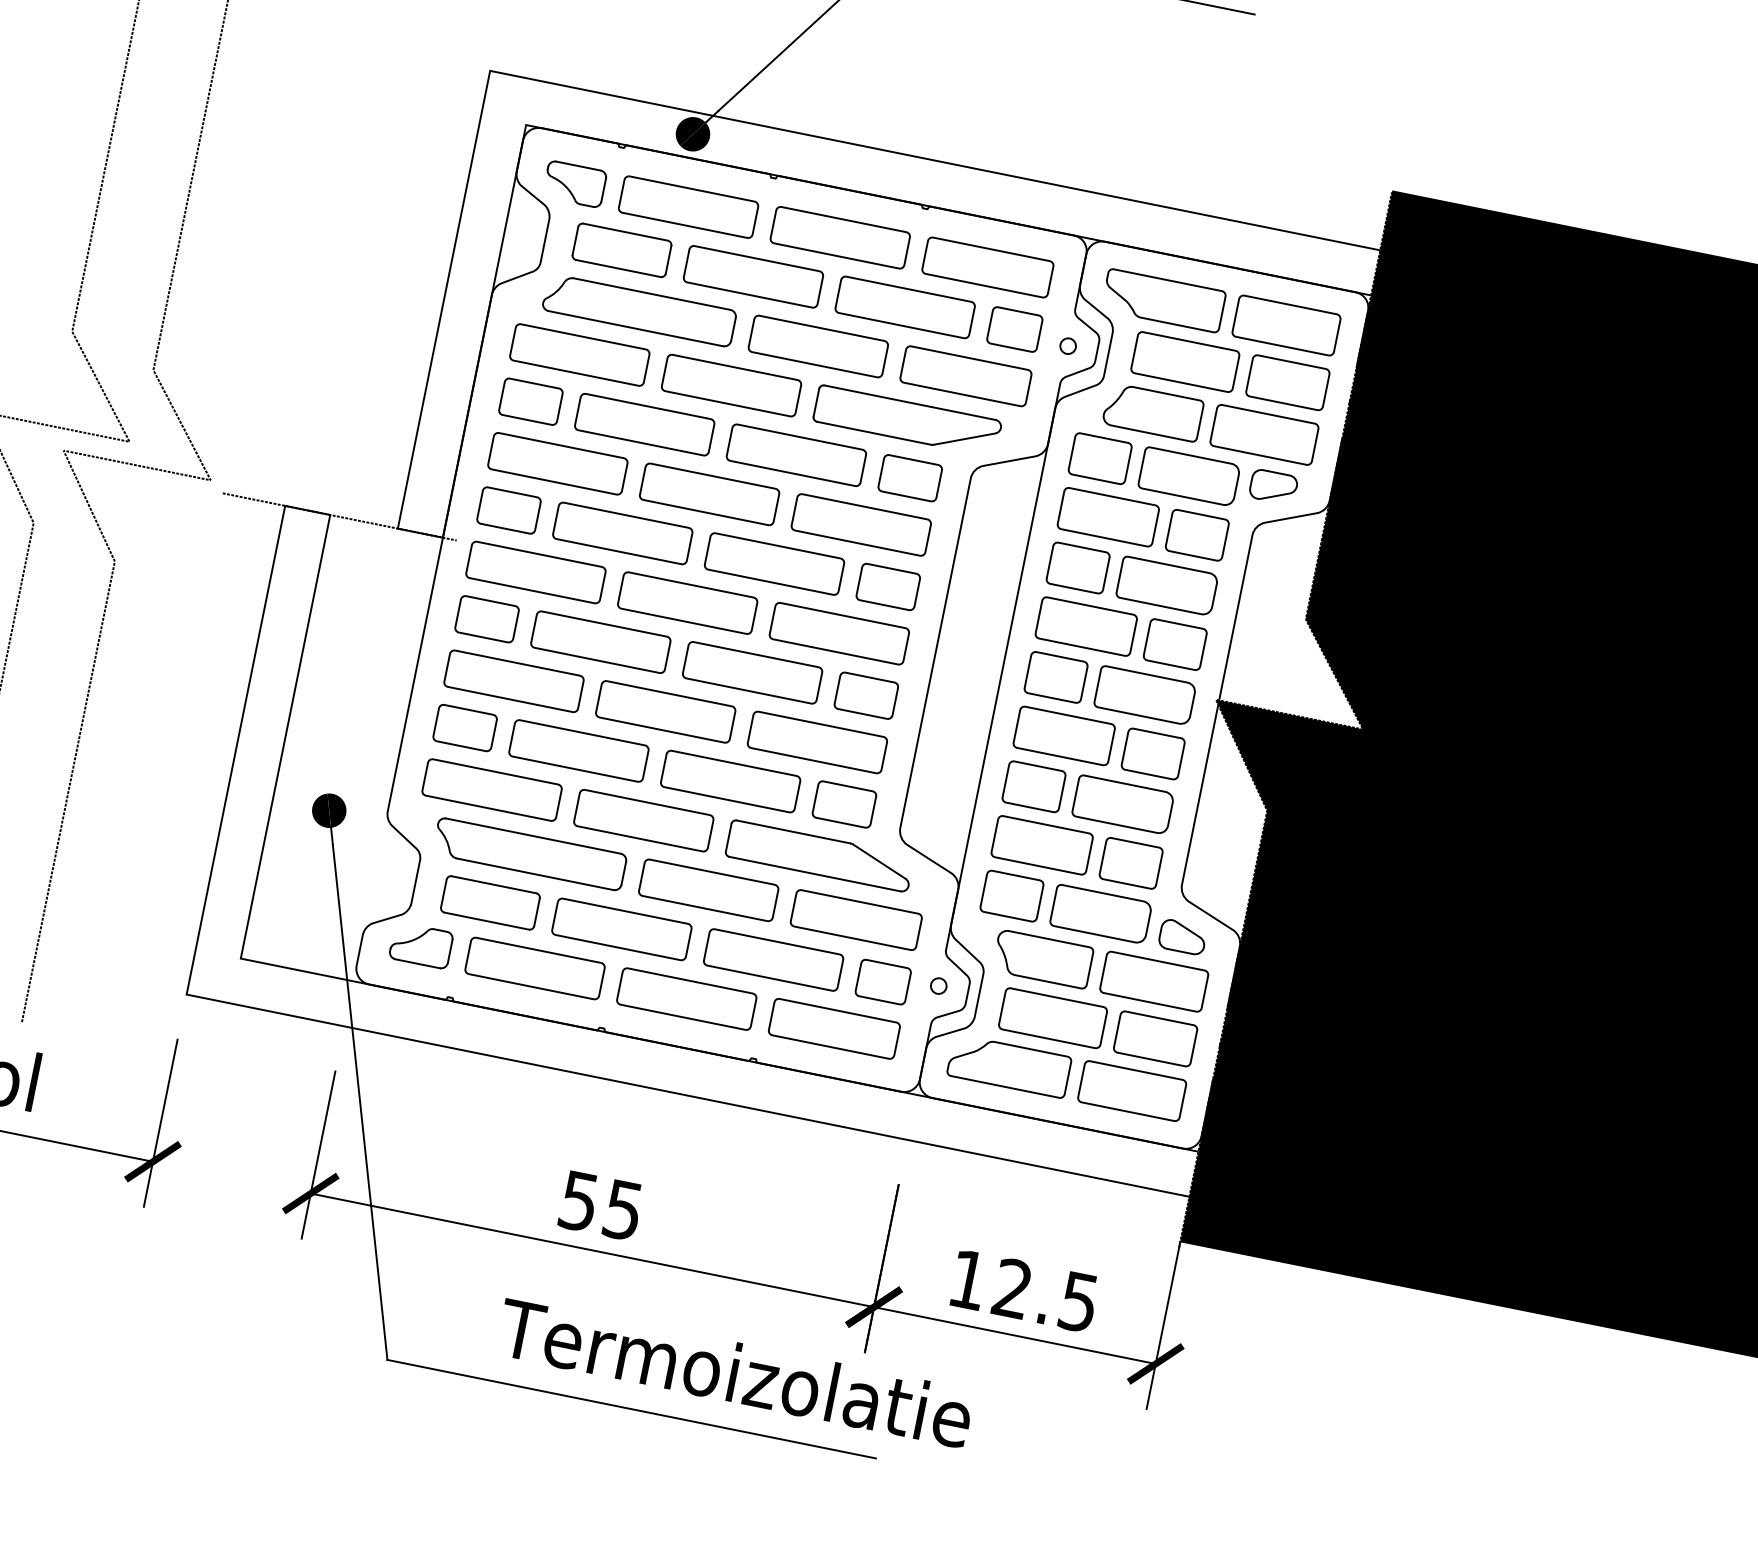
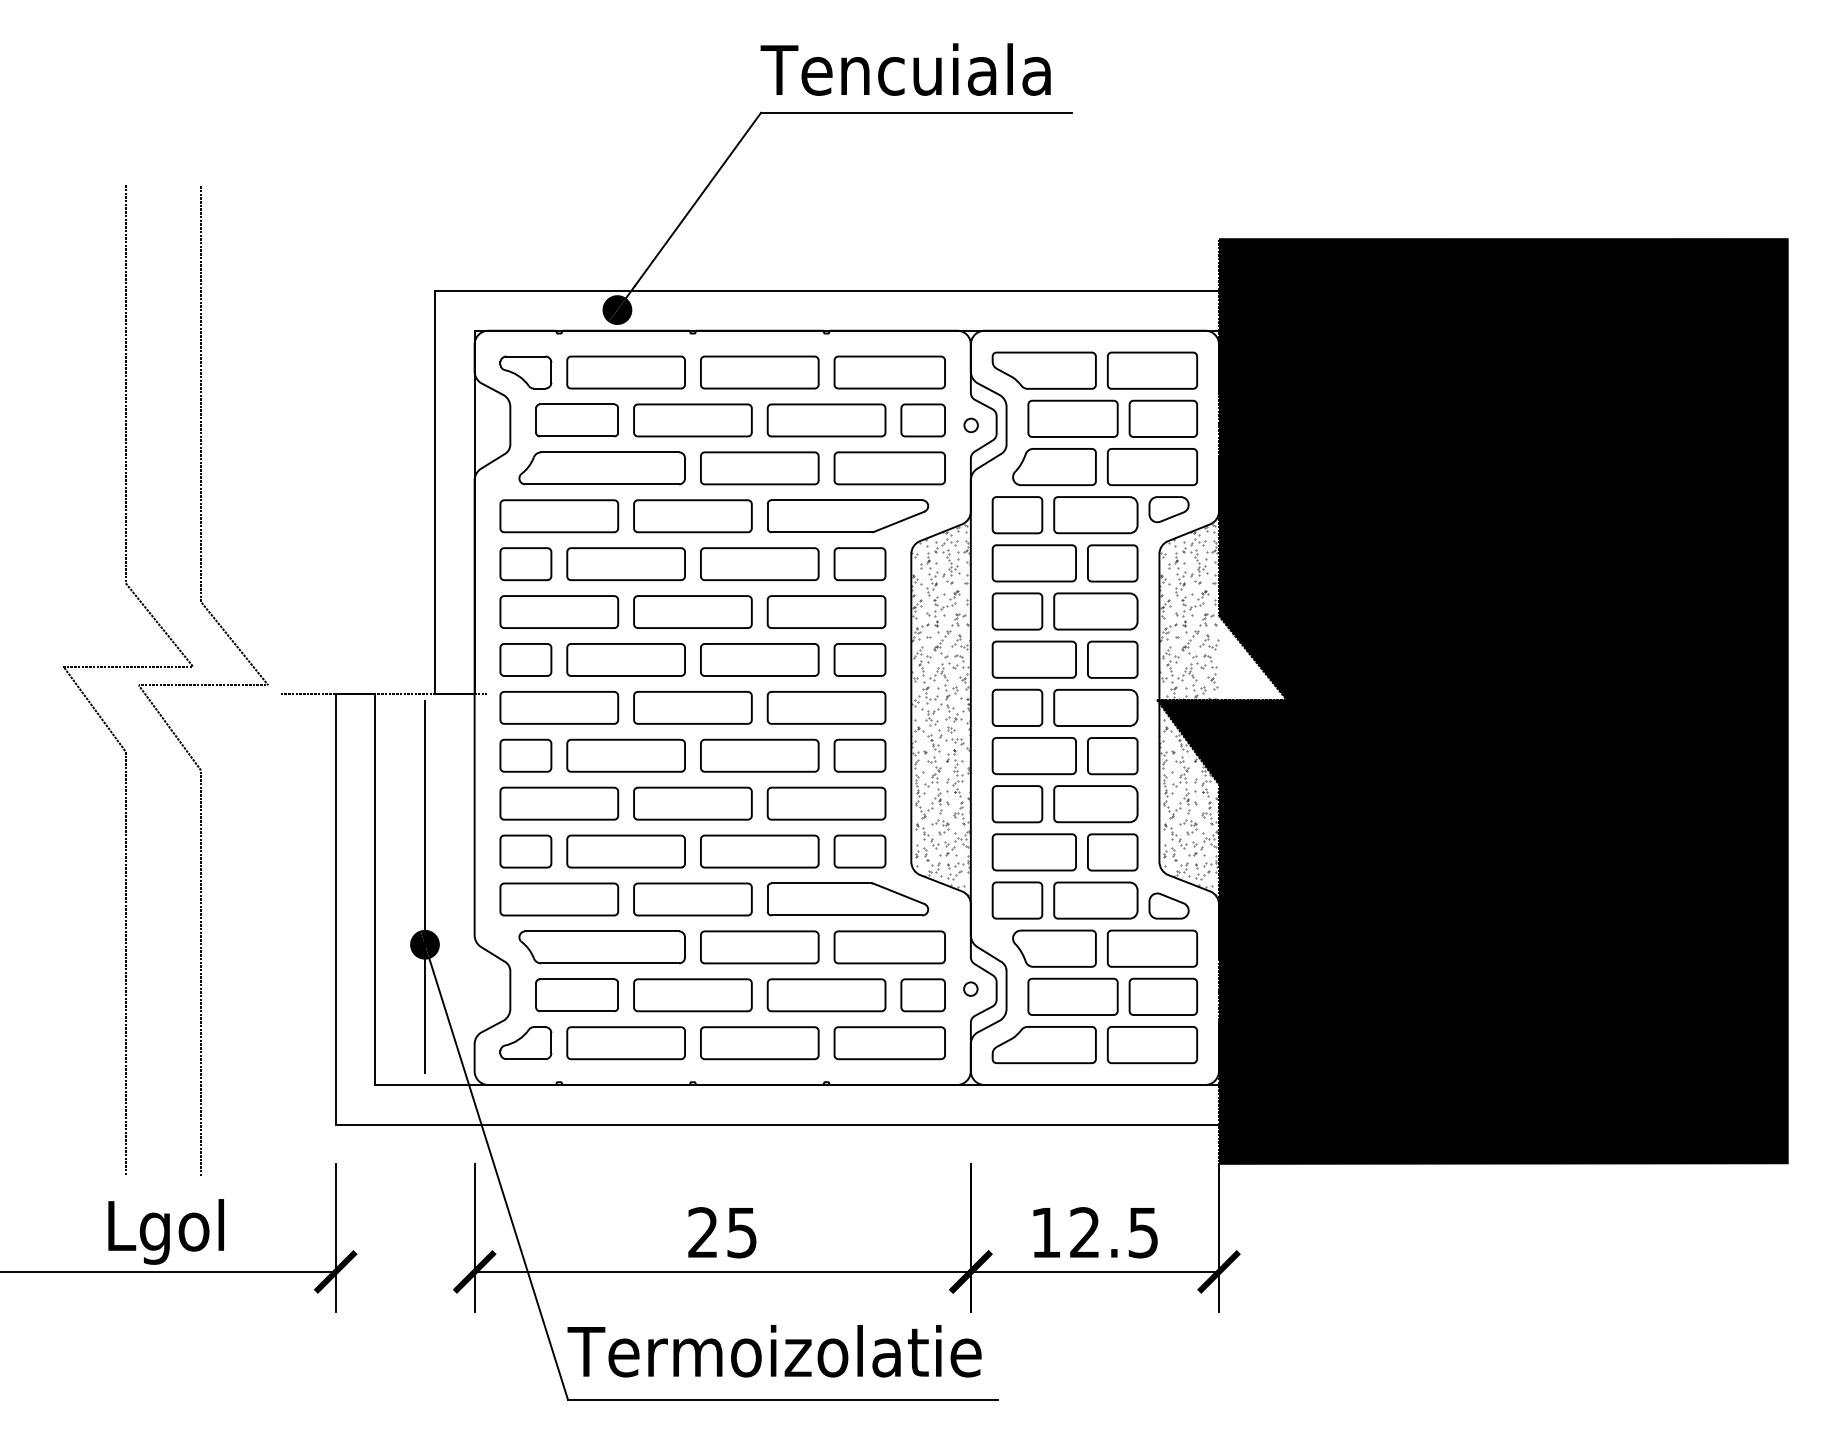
hatch: (968, 661) -> (940, 709), added
hatch: (1249, 718) -> (1188, 709), added
line: (343, 744) -> (425, 886), added
text: (578, 1200) -> (702, 1232), 55 -> 25
text: (735, 1373) -> (774, 1351), moved

